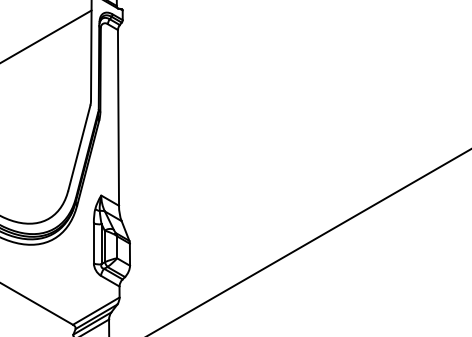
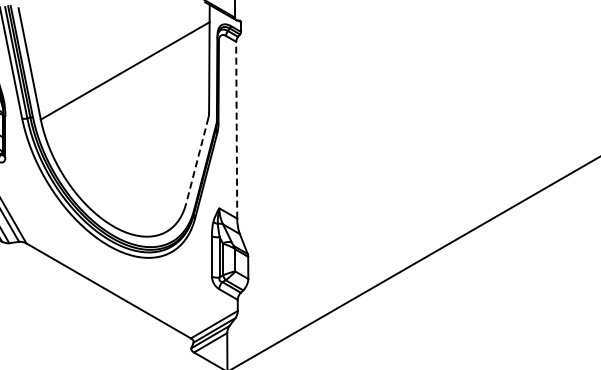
line: (118, 117) -> (236, 129), solid -> dashed
line: (79, 148) -> (197, 161), solid -> dashed

